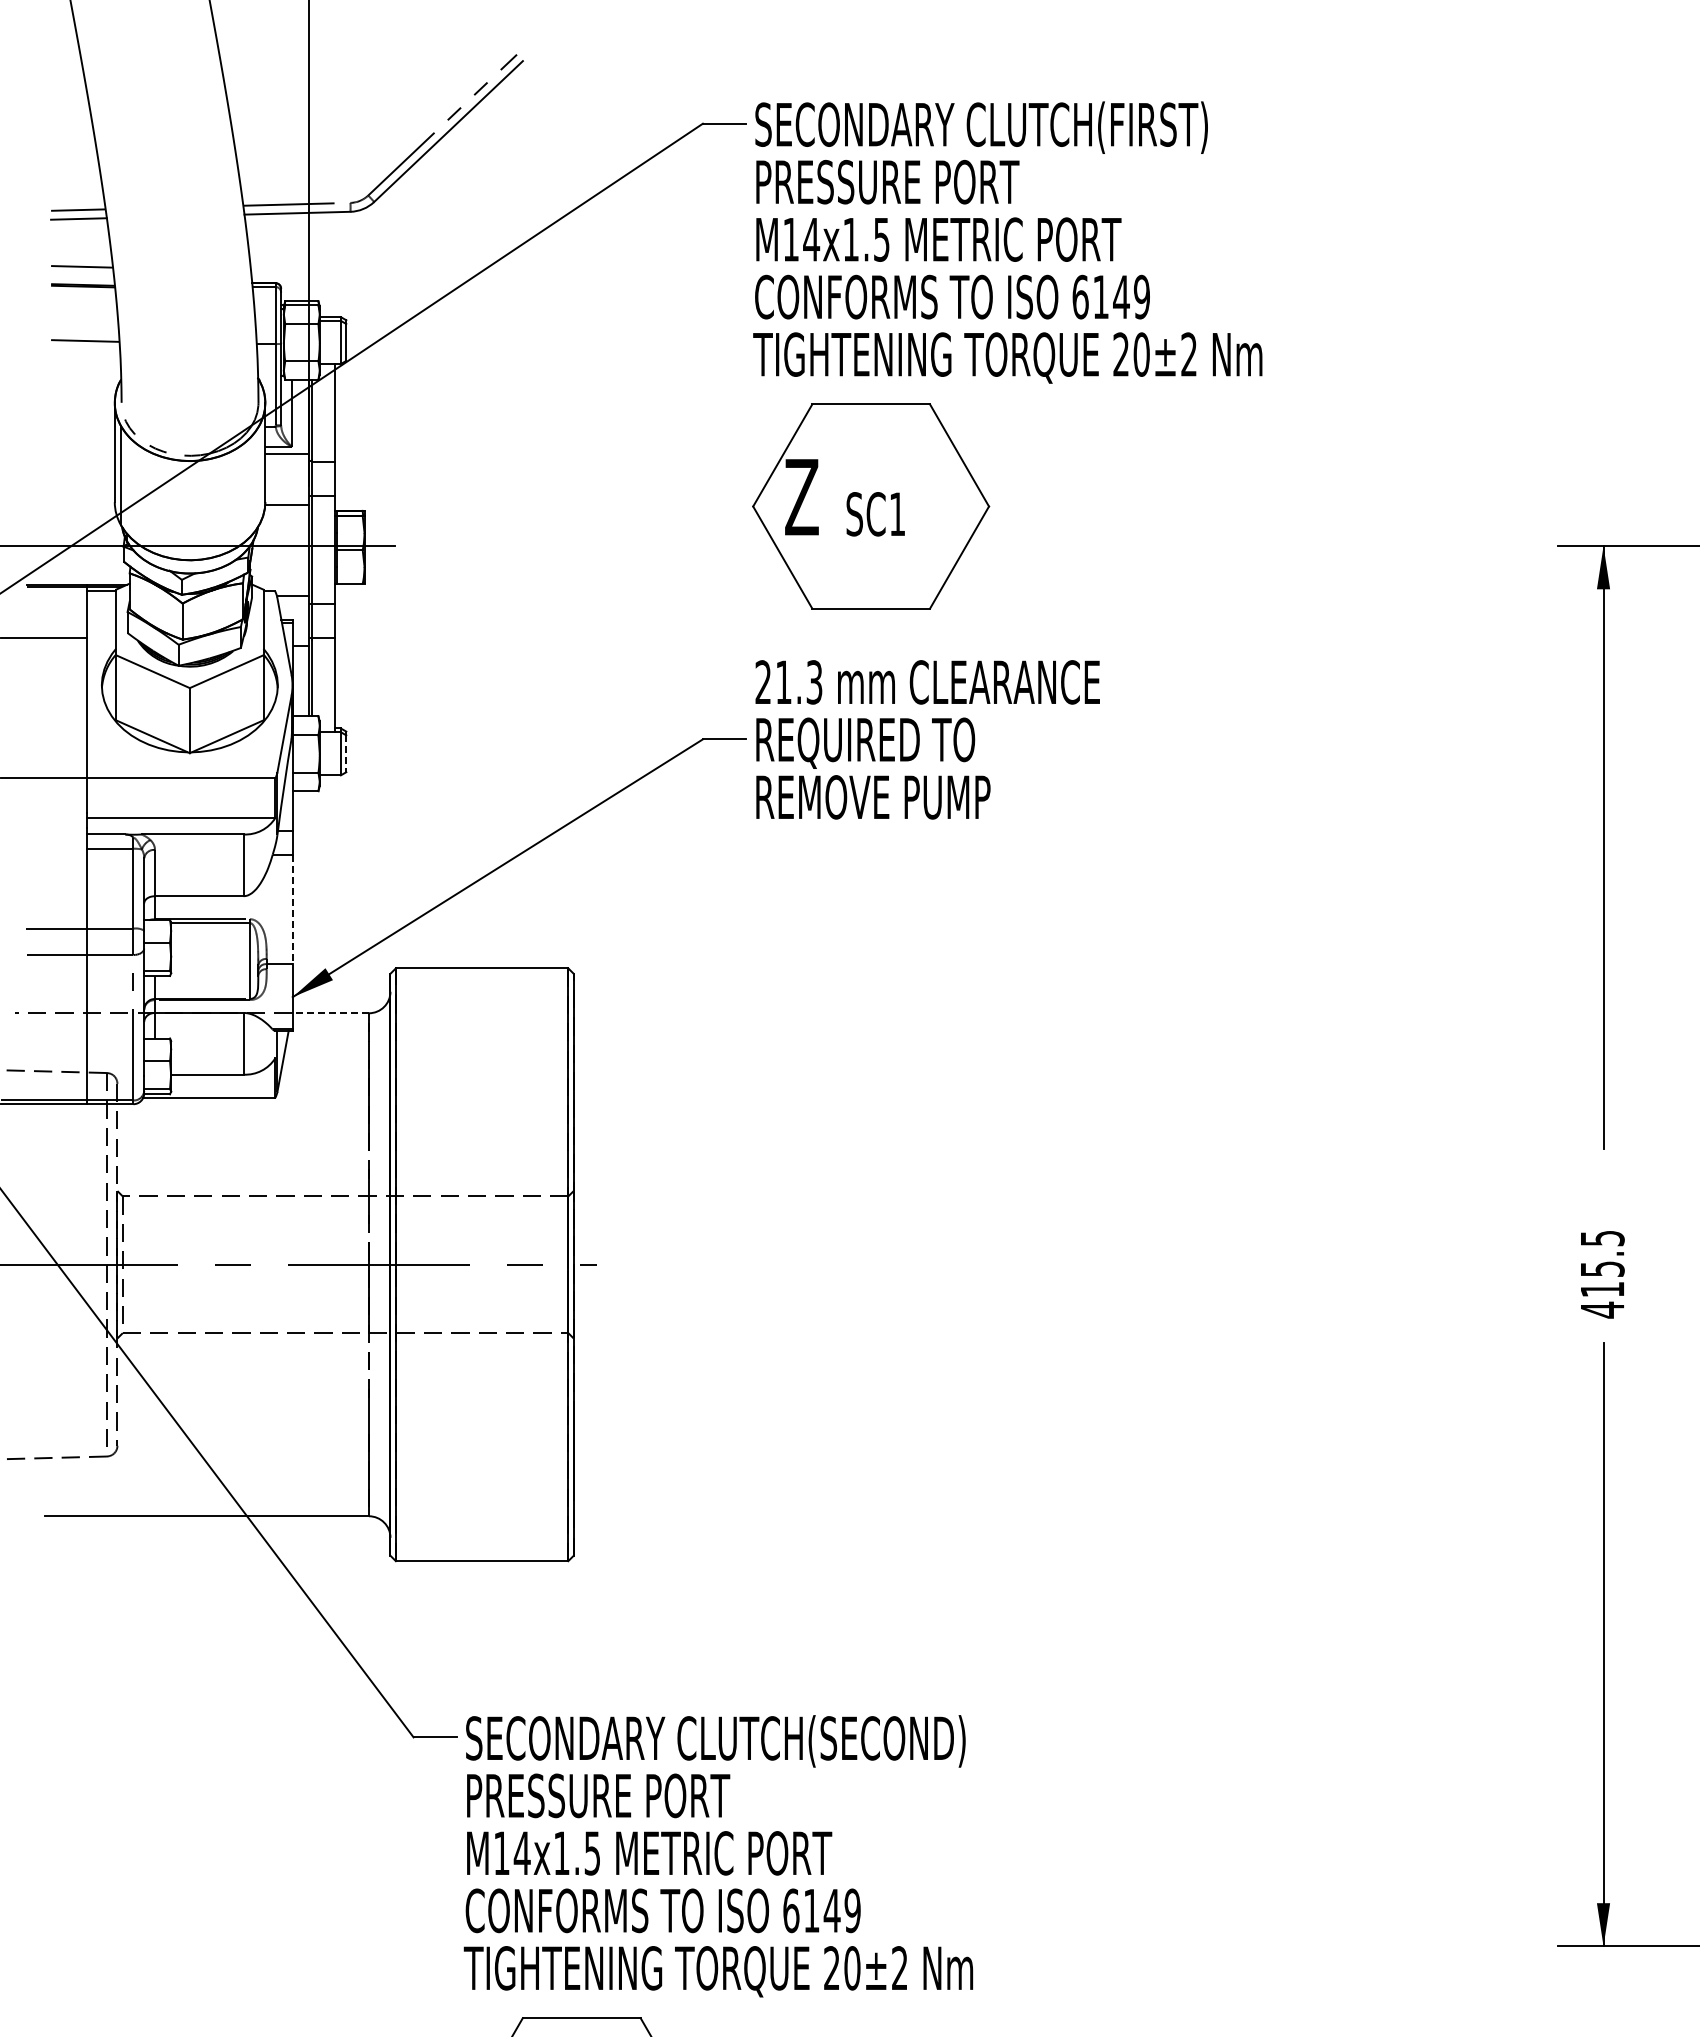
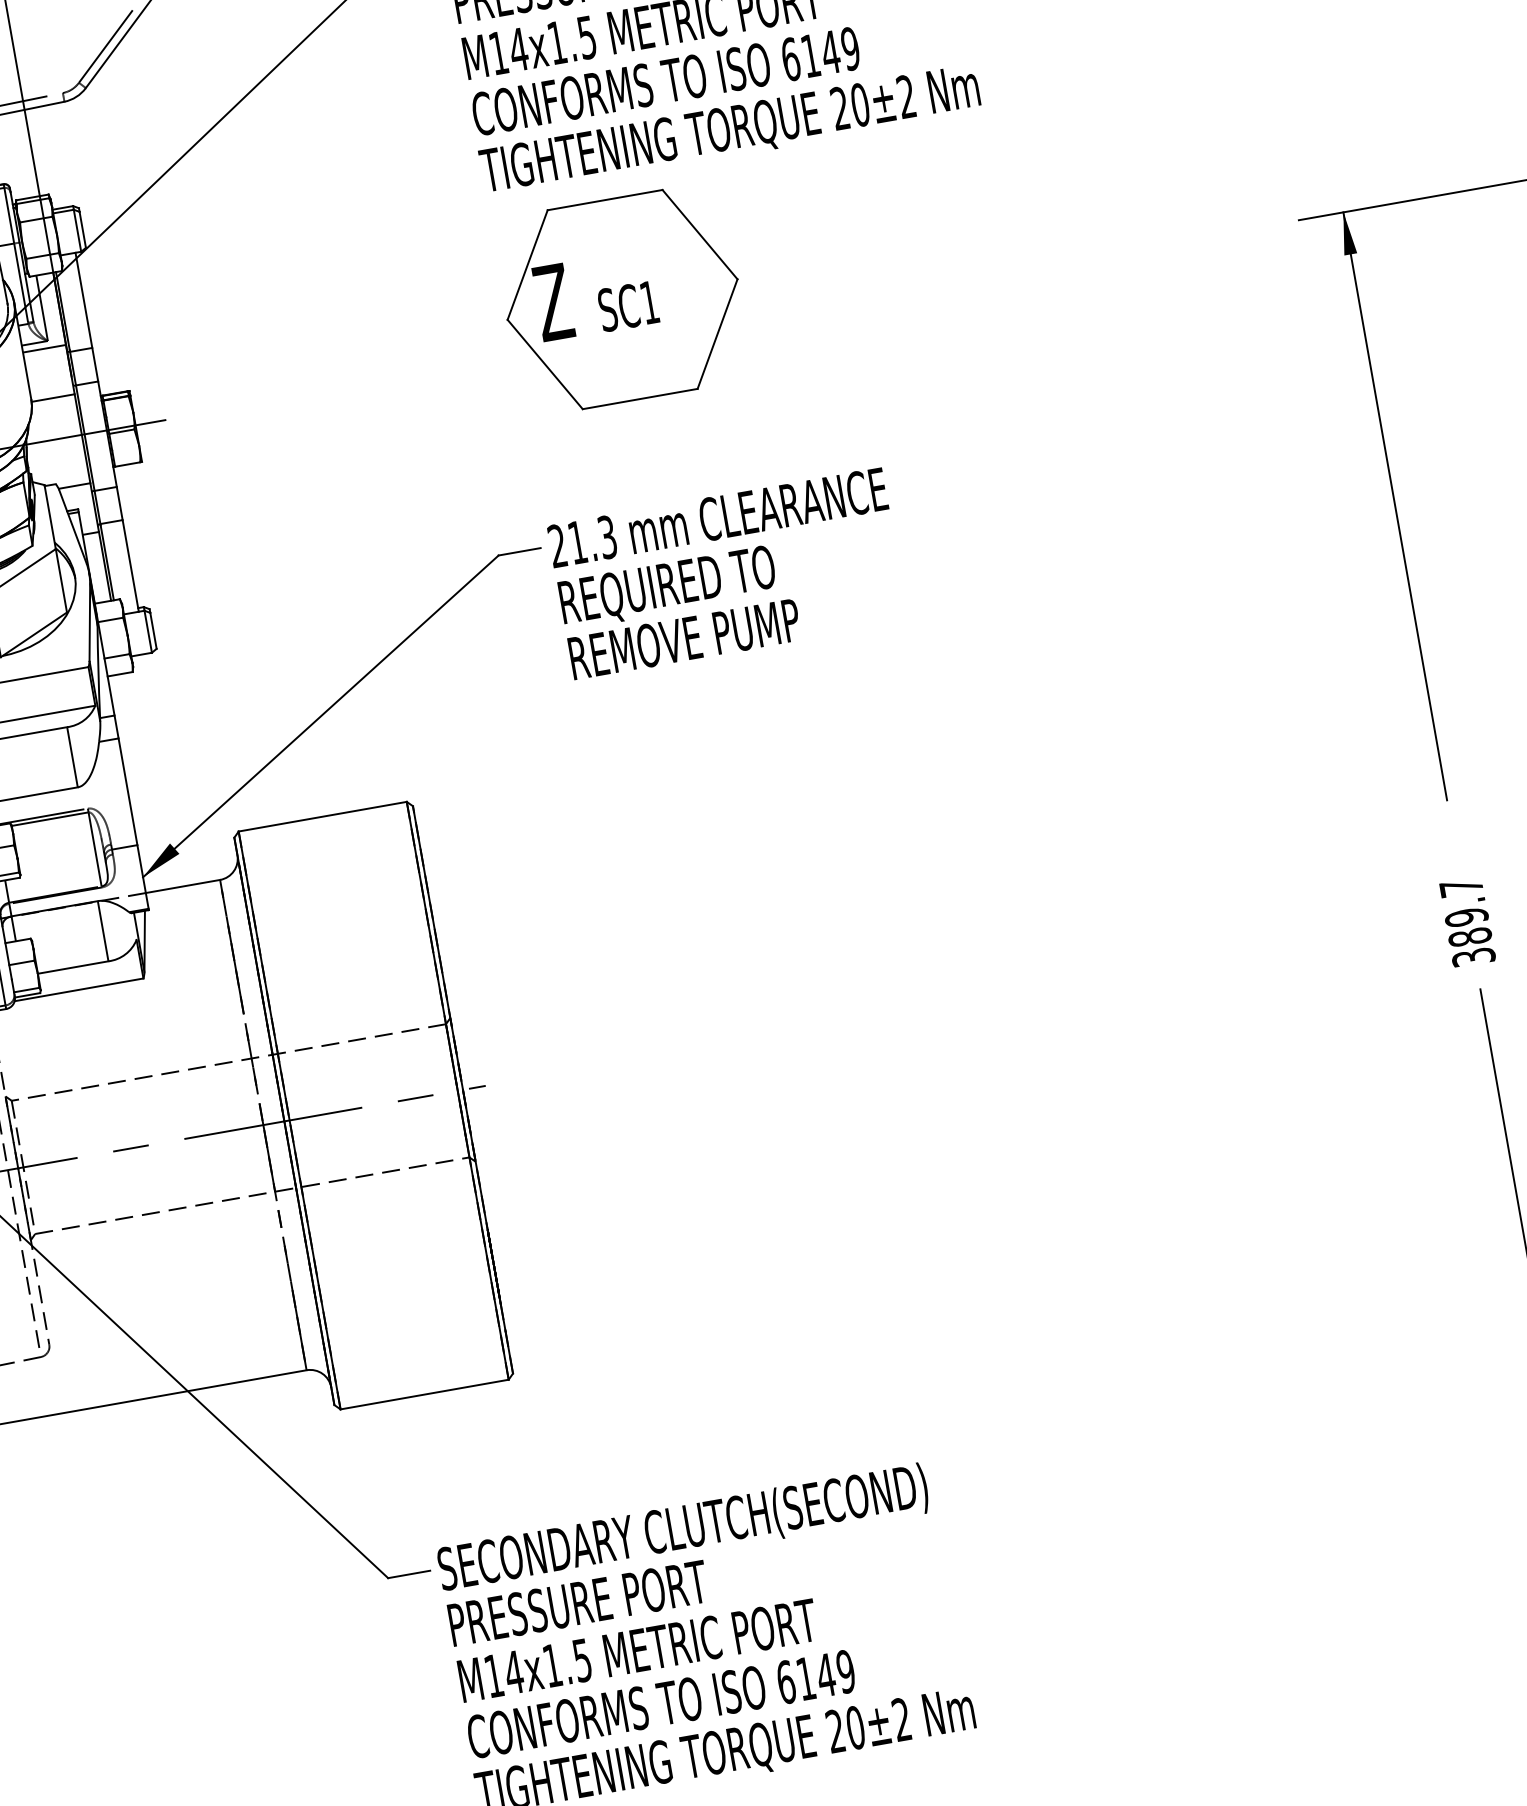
text: (927, 739) -> (727, 573), moved
line: (346, 754) -> (153, 631), dashed -> solid
line: (292, 909) -> (127, 791), dashed -> solid
line: (330, 1013) -> (182, 886), dashed -> solid
text: (1602, 1274) -> (1467, 922), 415.5 -> 389.7

